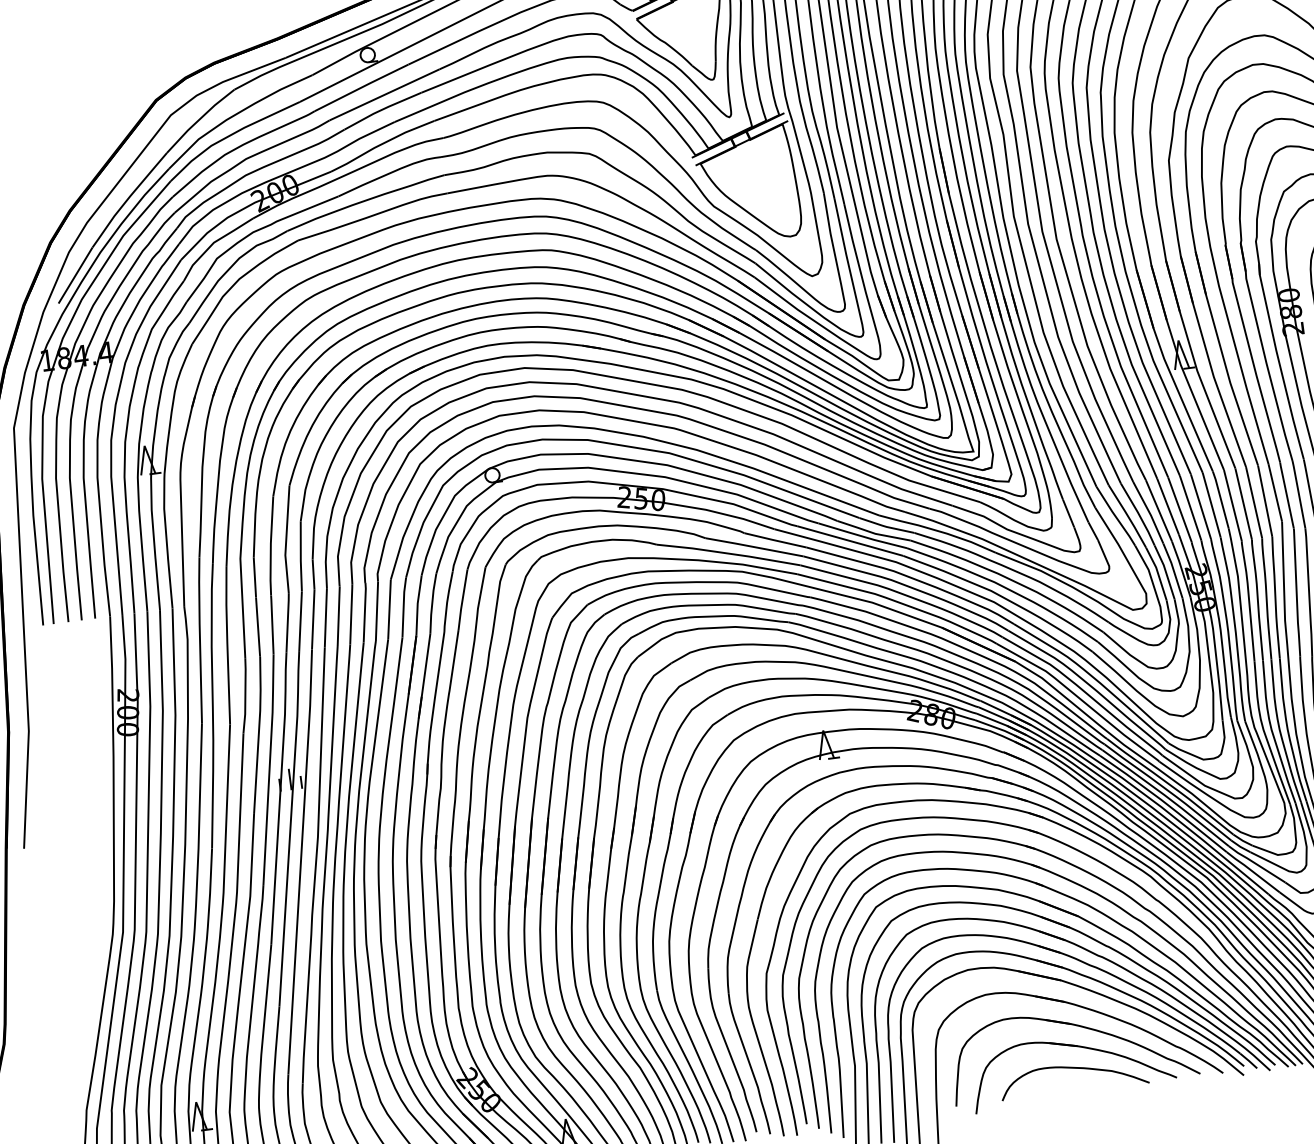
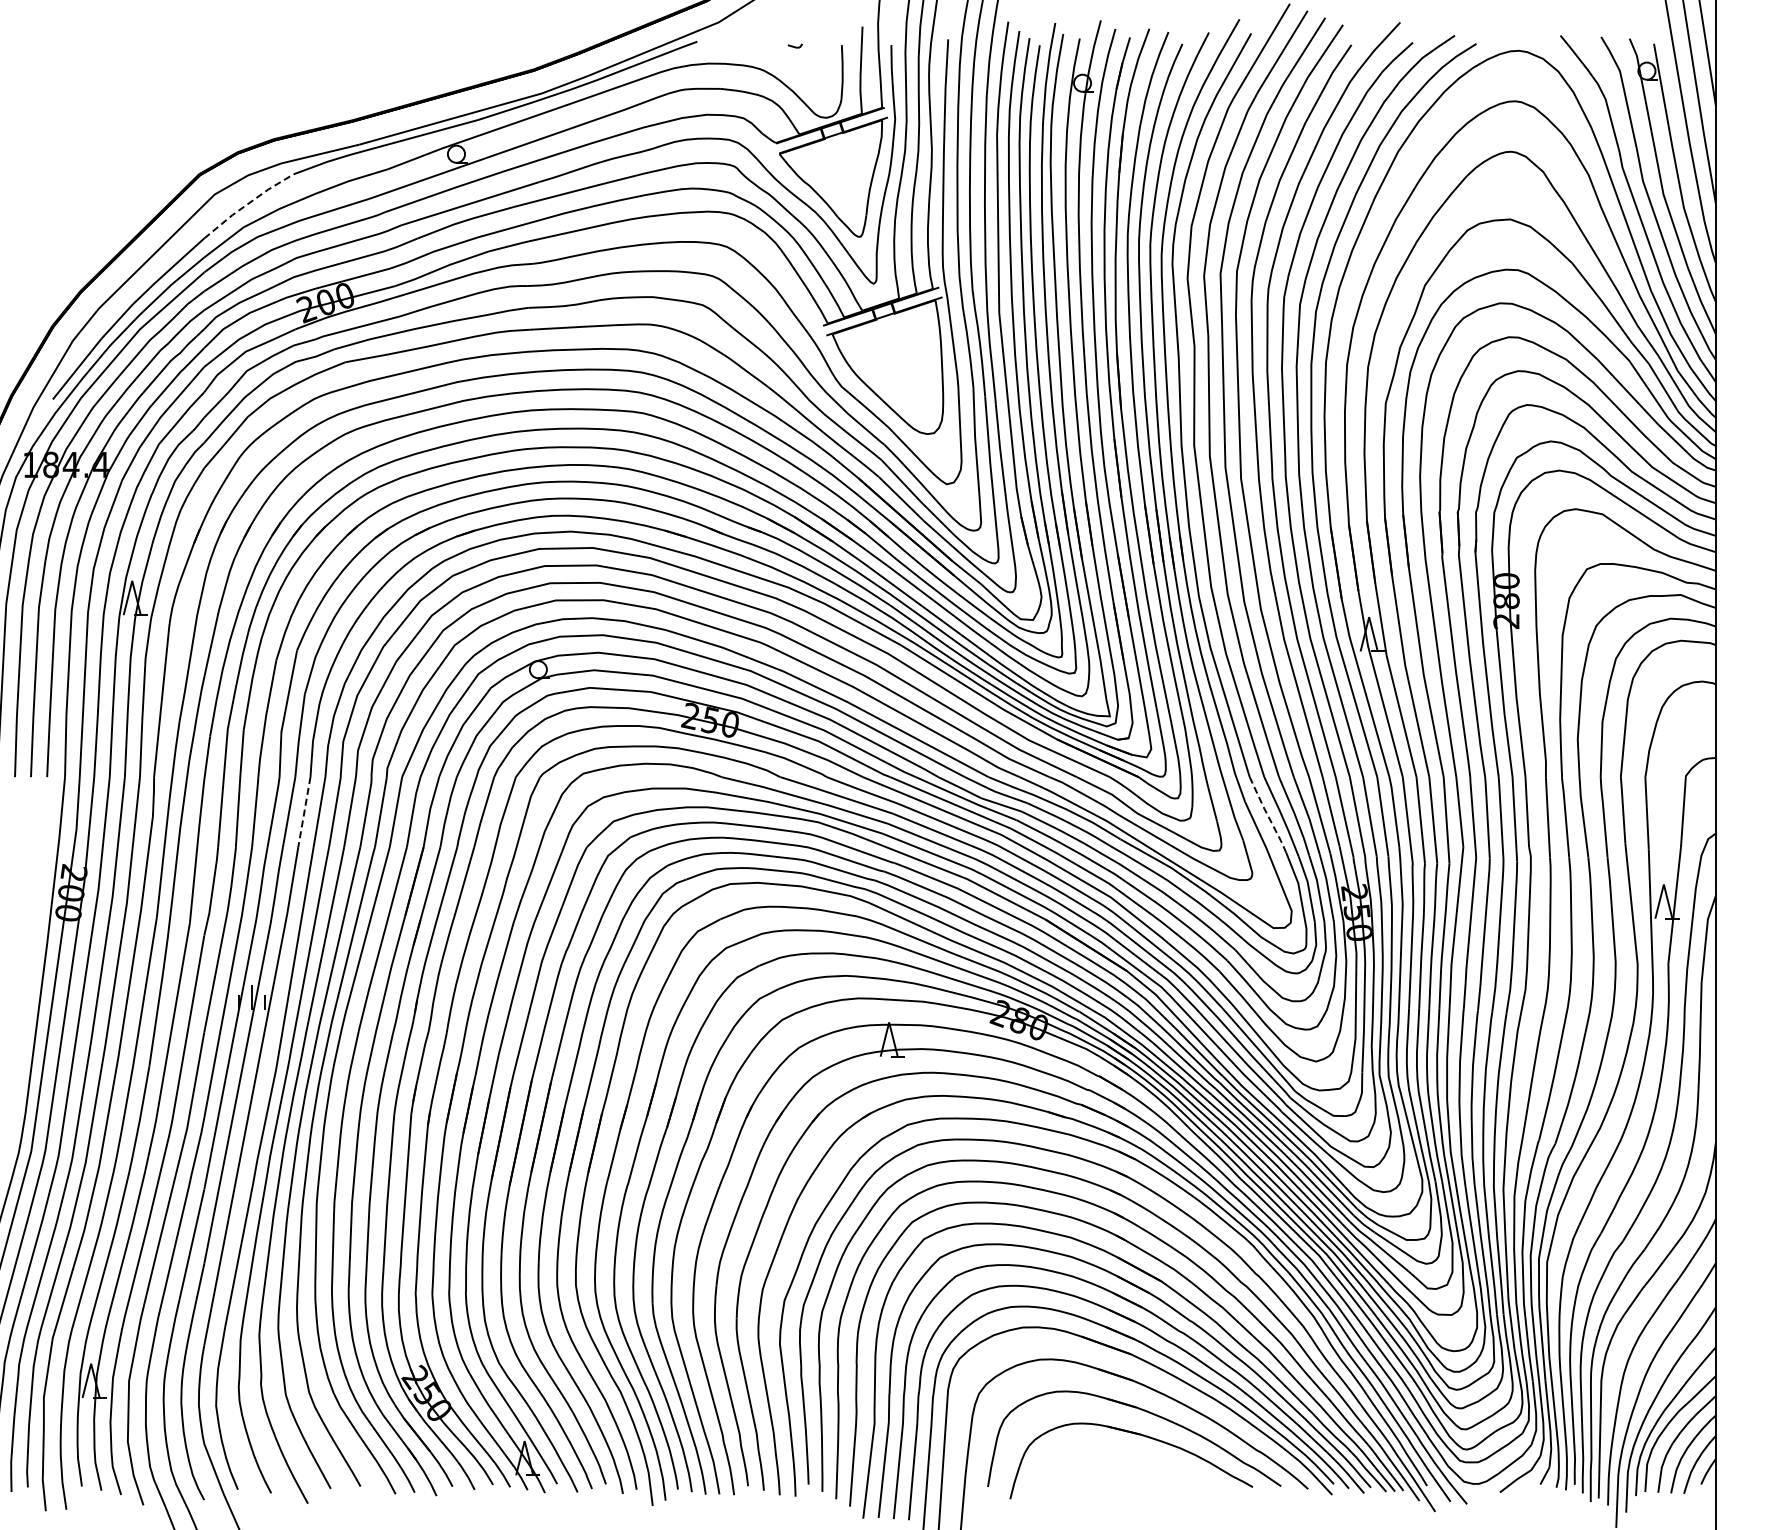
line: (199, 119) -> (247, 204), solid -> dashed
line: (1115, 516) -> (1267, 815), solid -> dashed
line: (313, 619) -> (304, 812), solid -> dashed
curve: (1072, 1068) -> (1130, 1460), removed

